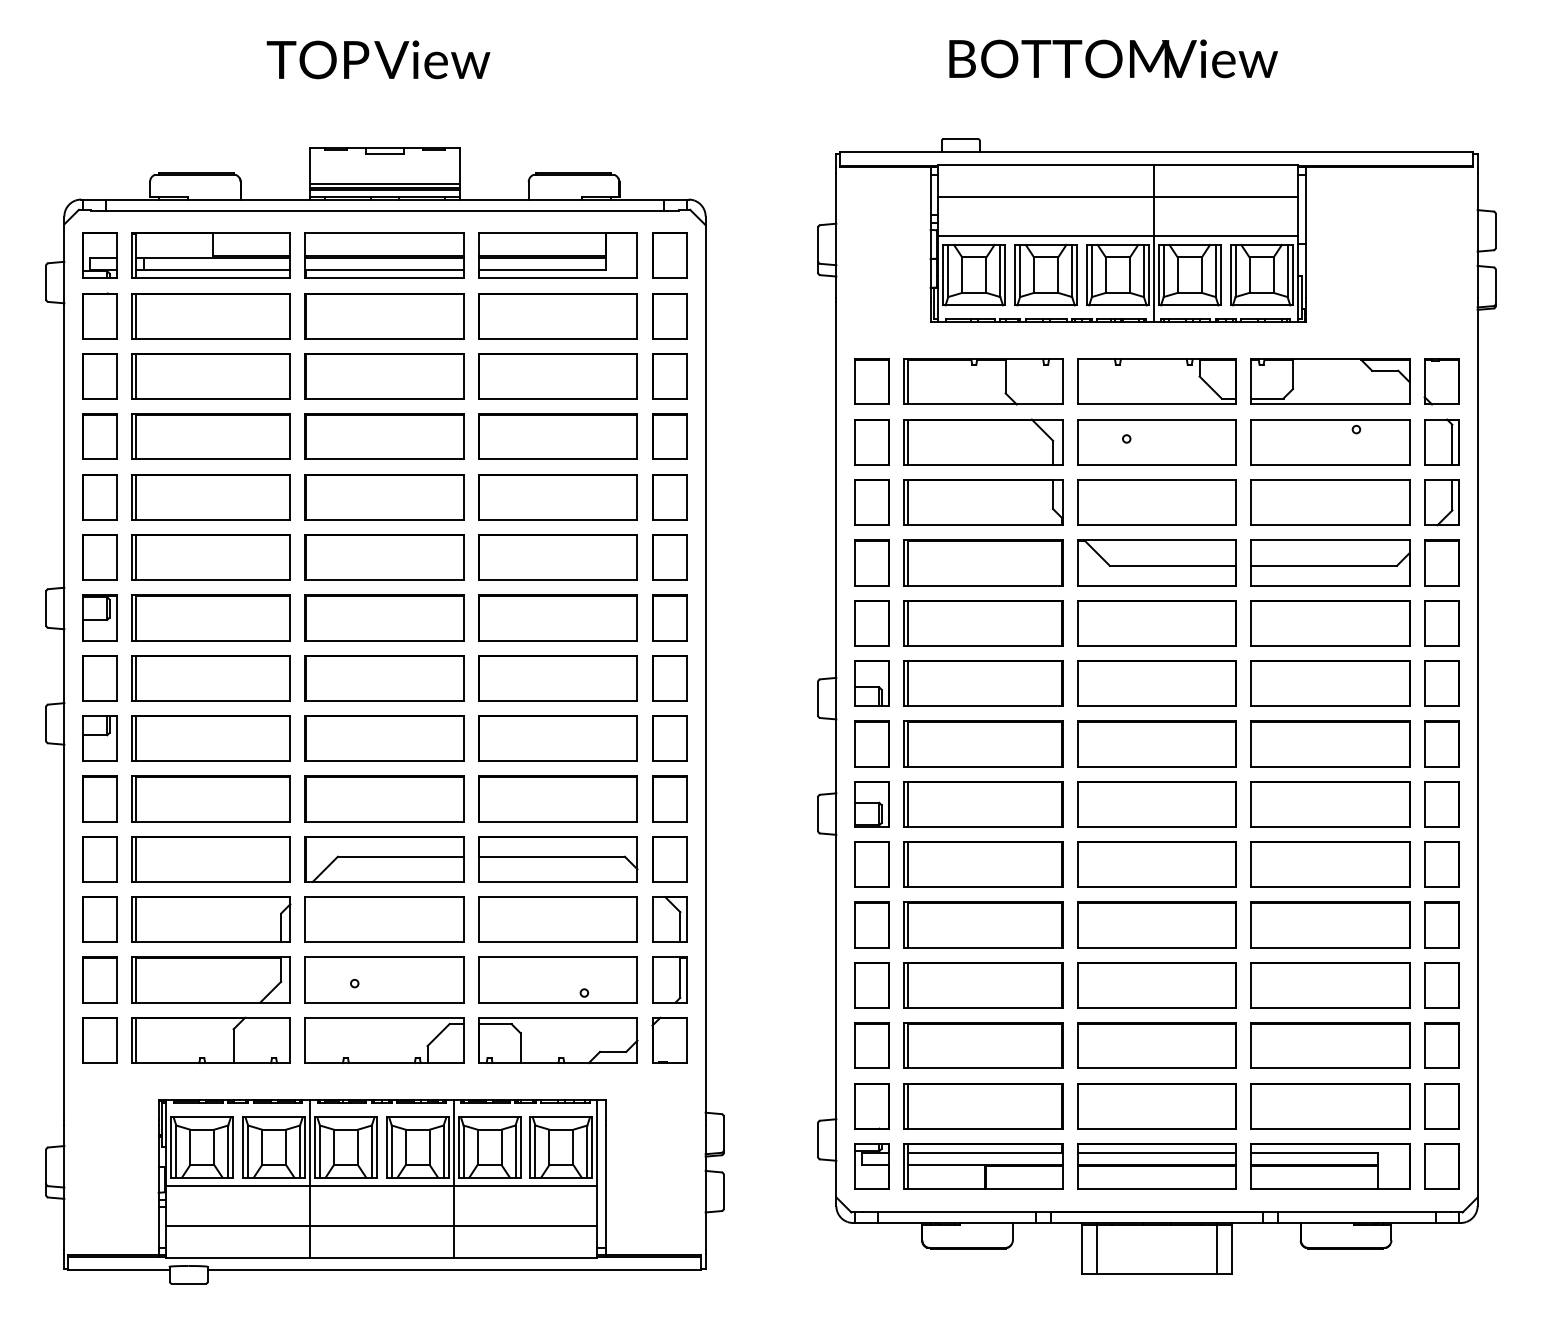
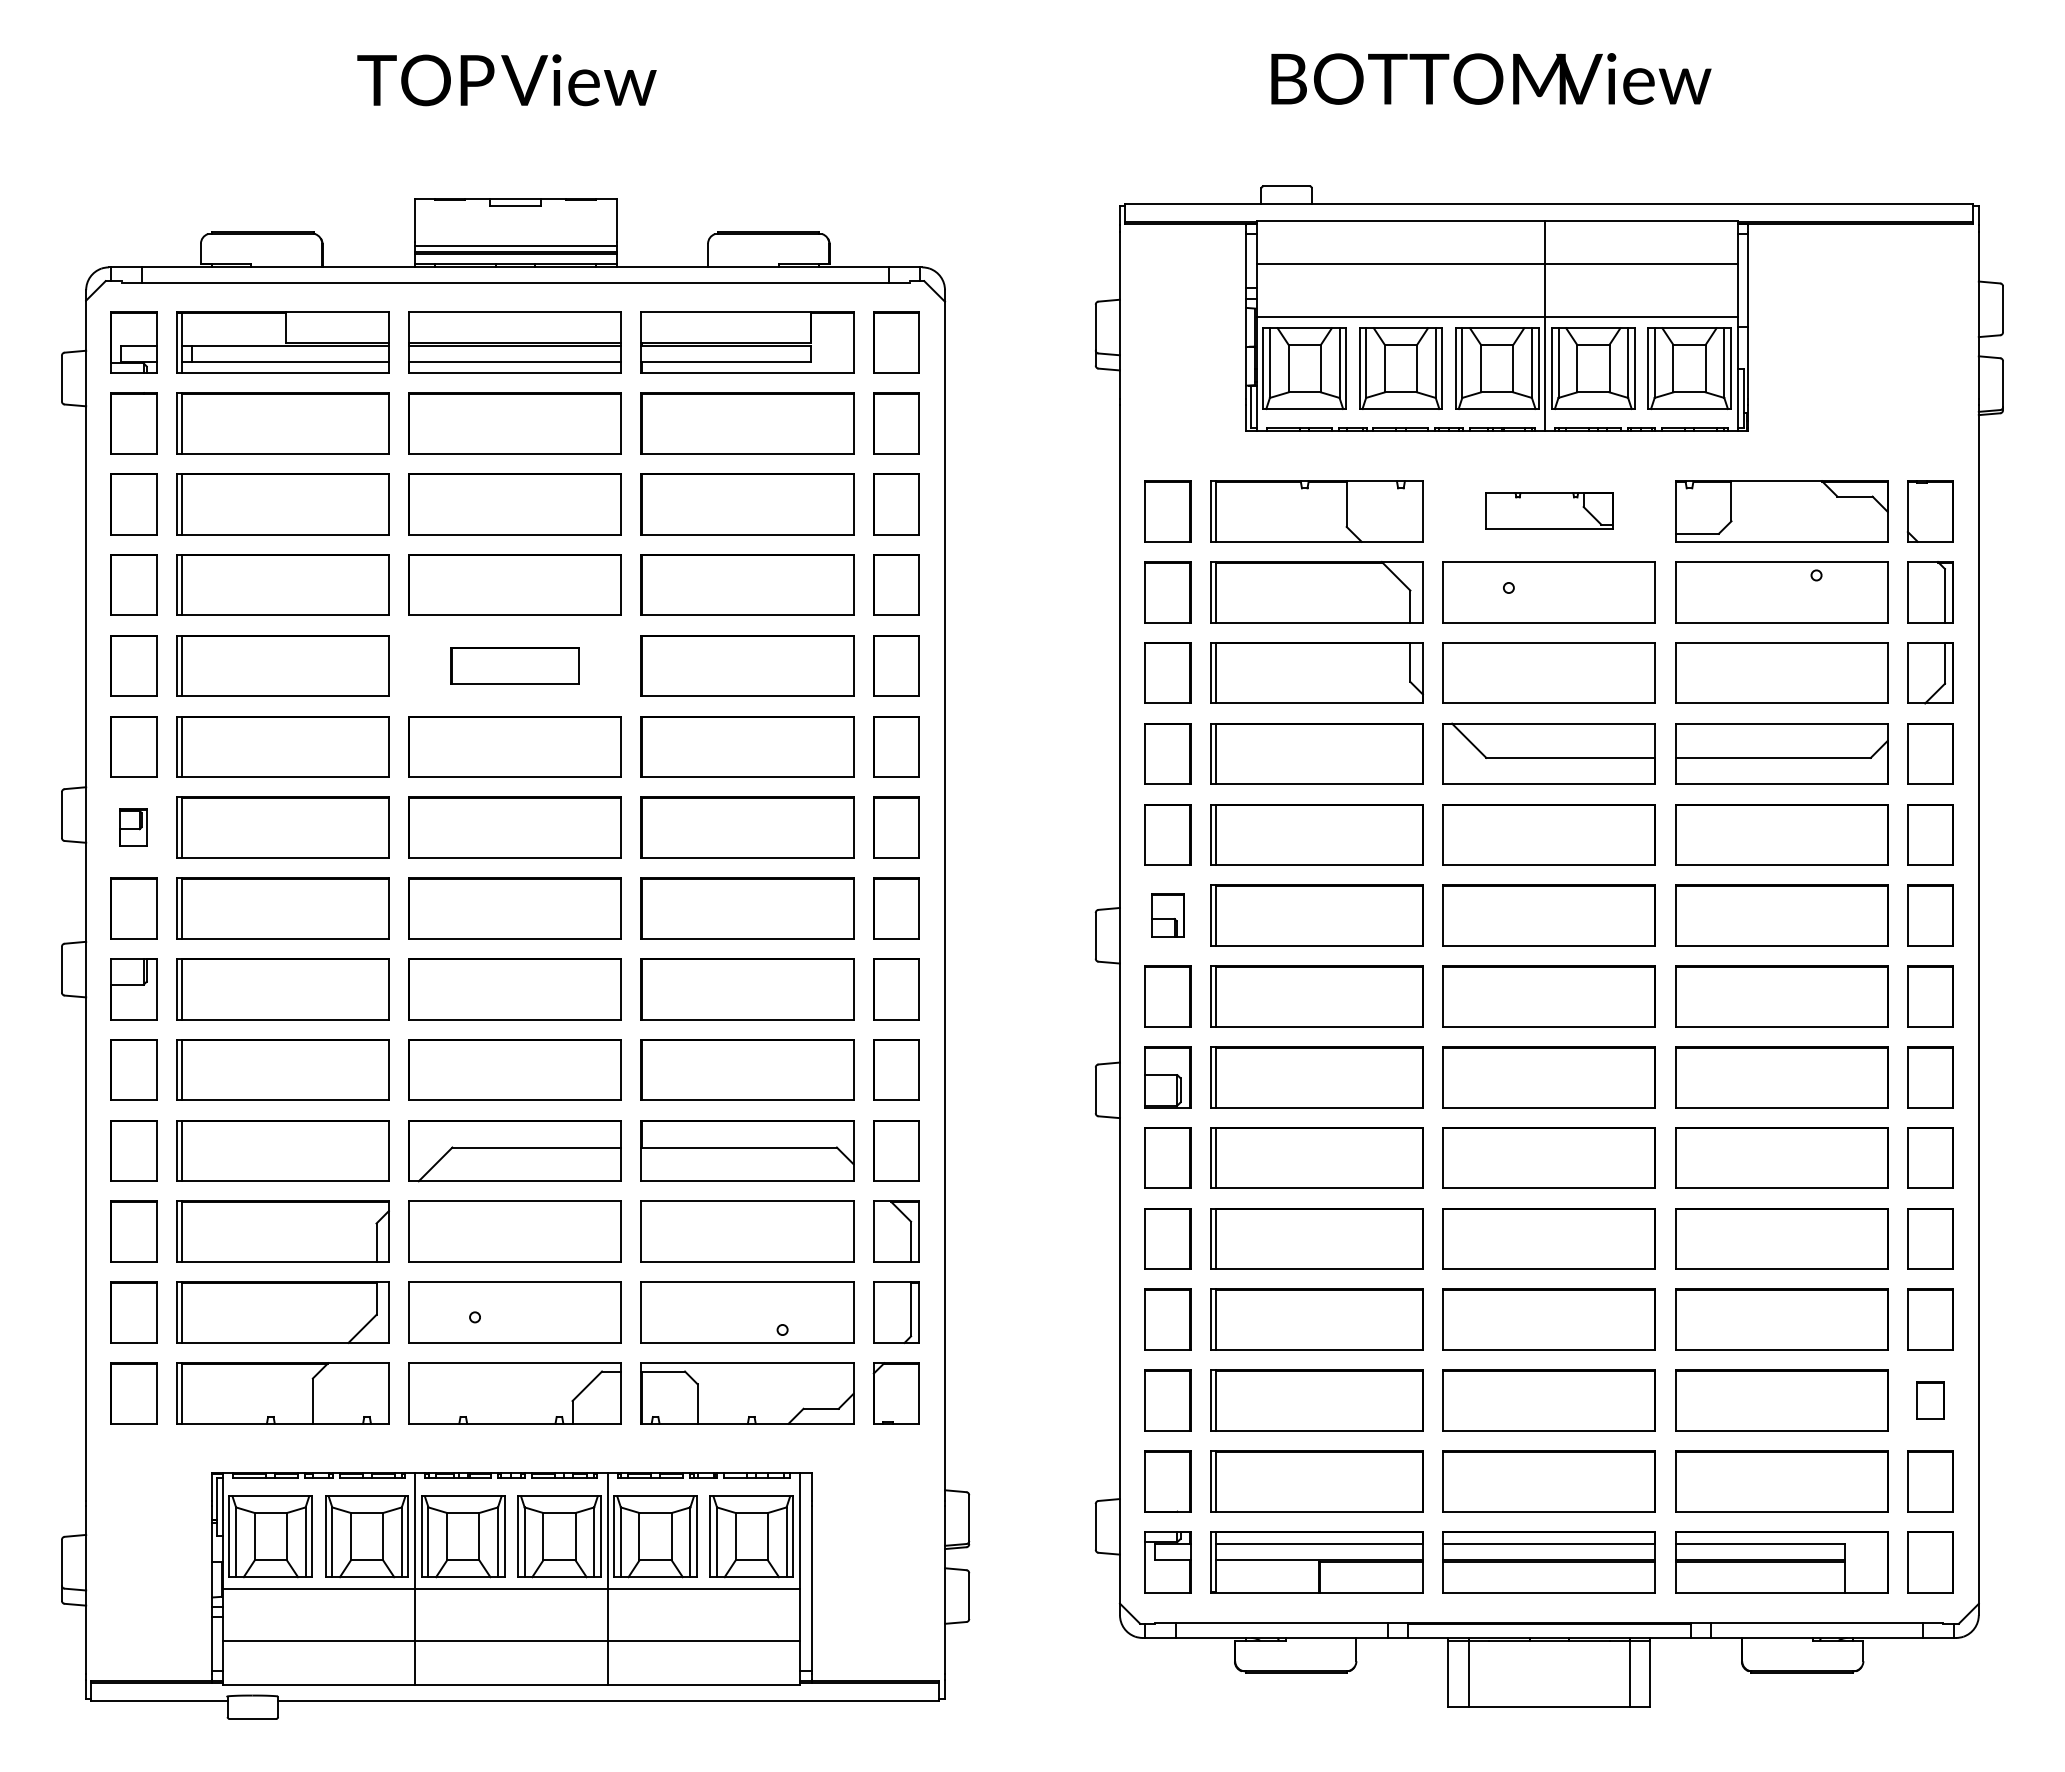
part: (1156, 381) -> (1548, 511), size x0.6
part: (384, 497) -> (514, 666), size x0.6
part: (99, 617) -> (133, 827), size x0.6
part: (871, 683) -> (1167, 915), size x0.7
part: (1441, 1045) -> (1930, 1400), size x0.6

